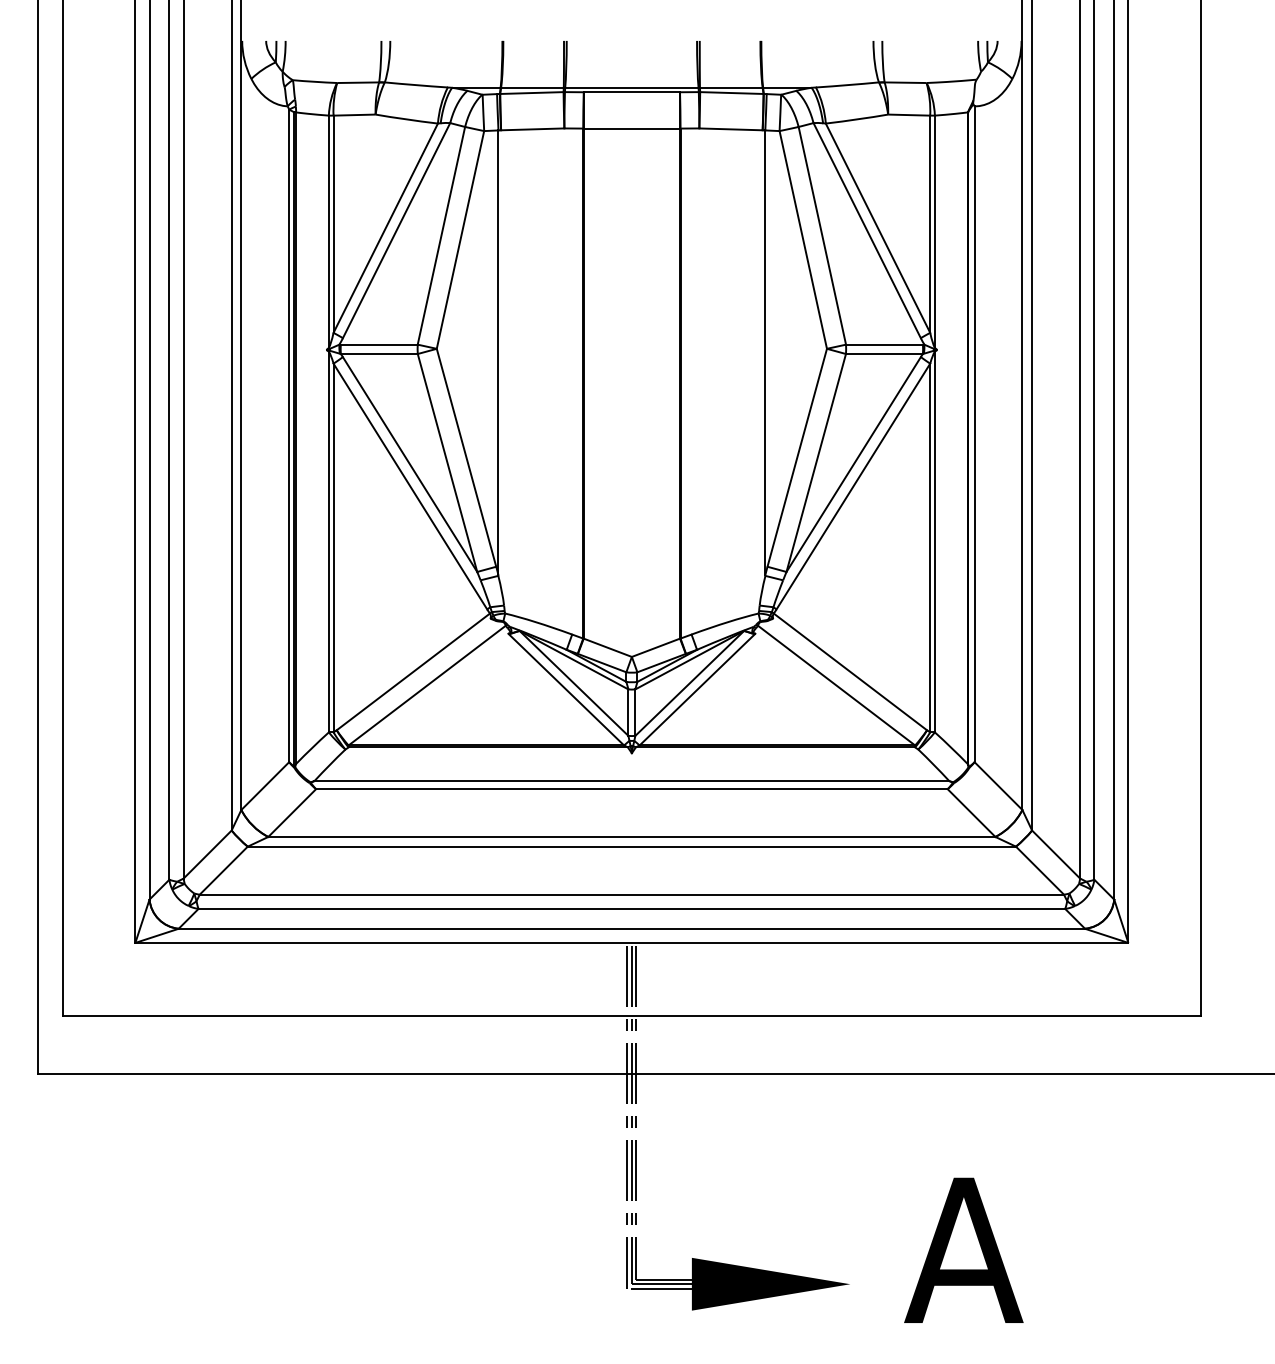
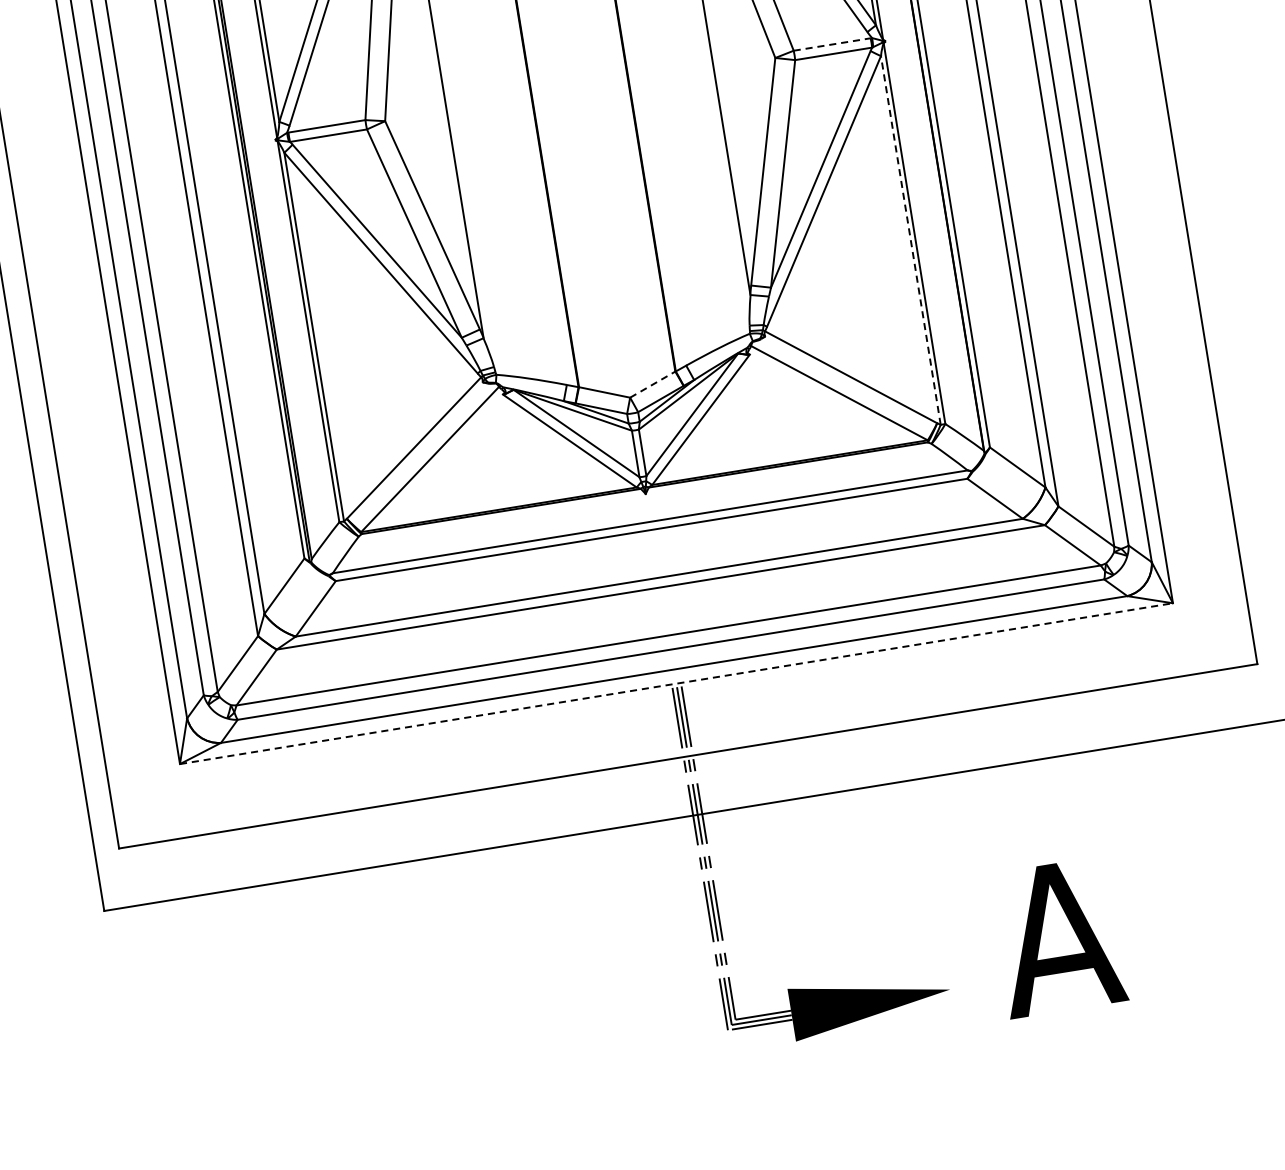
line: (885, 344) -> (833, 44), solid -> dashed
line: (930, 547) -> (911, 239), solid -> dashed
line: (655, 647) -> (652, 384), solid -> dashed
line: (631, 942) -> (676, 683), solid -> dashed

